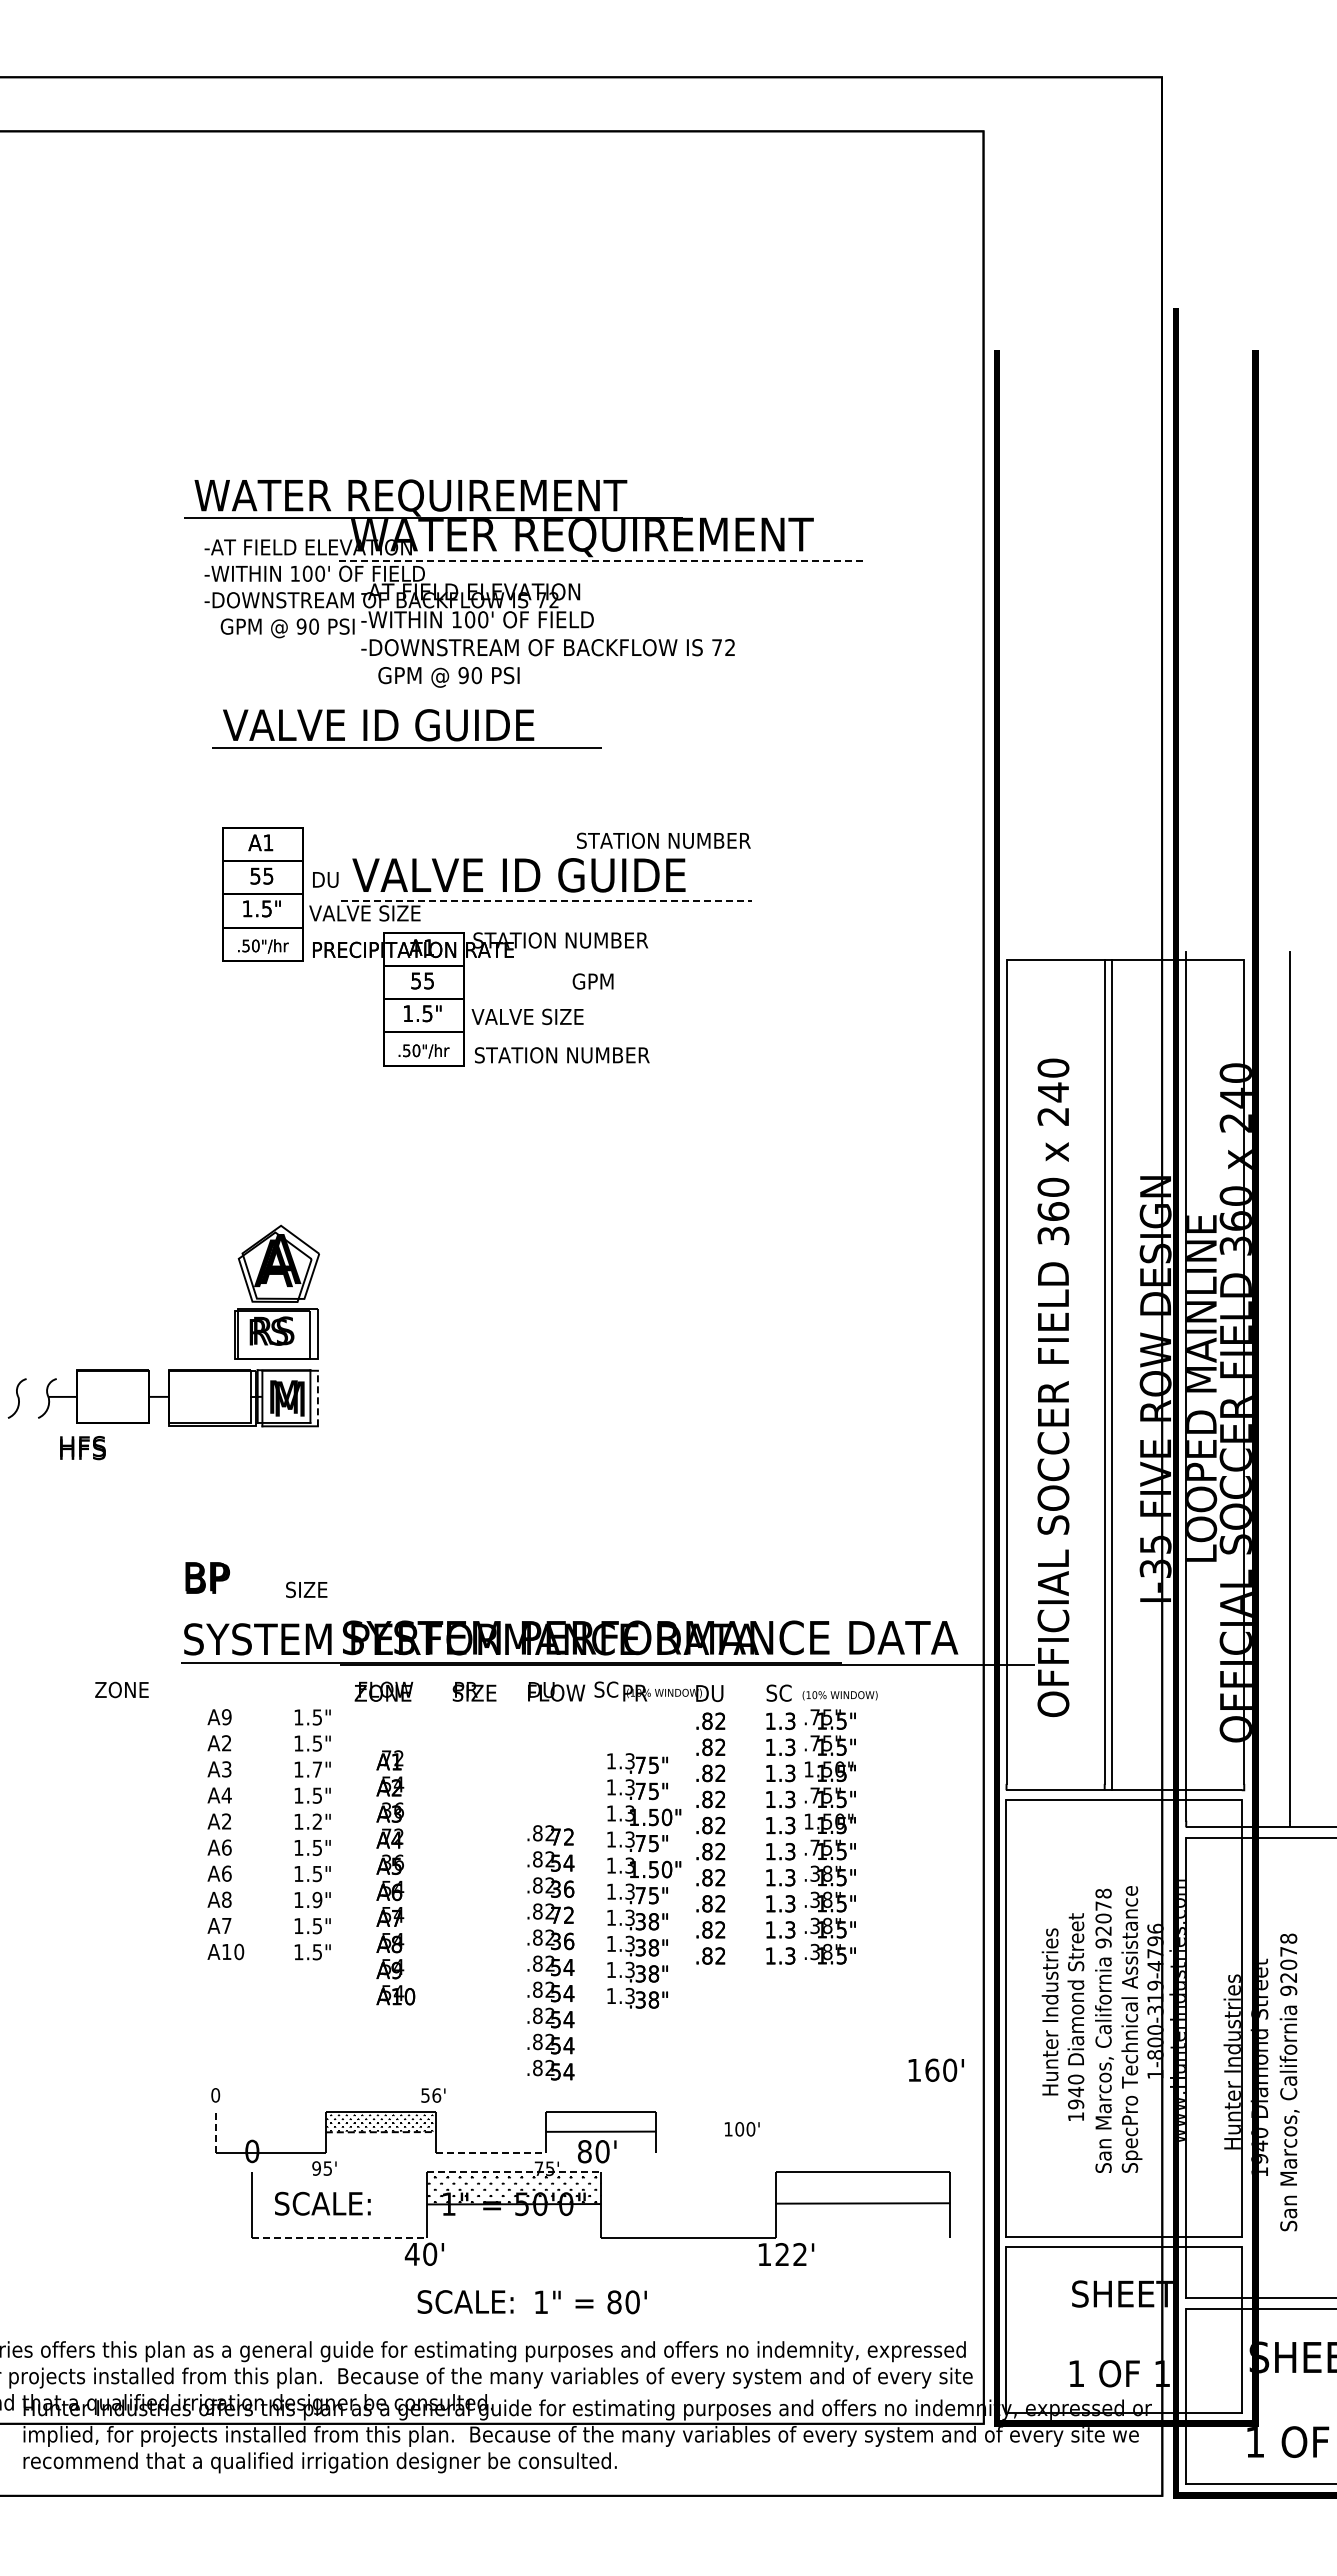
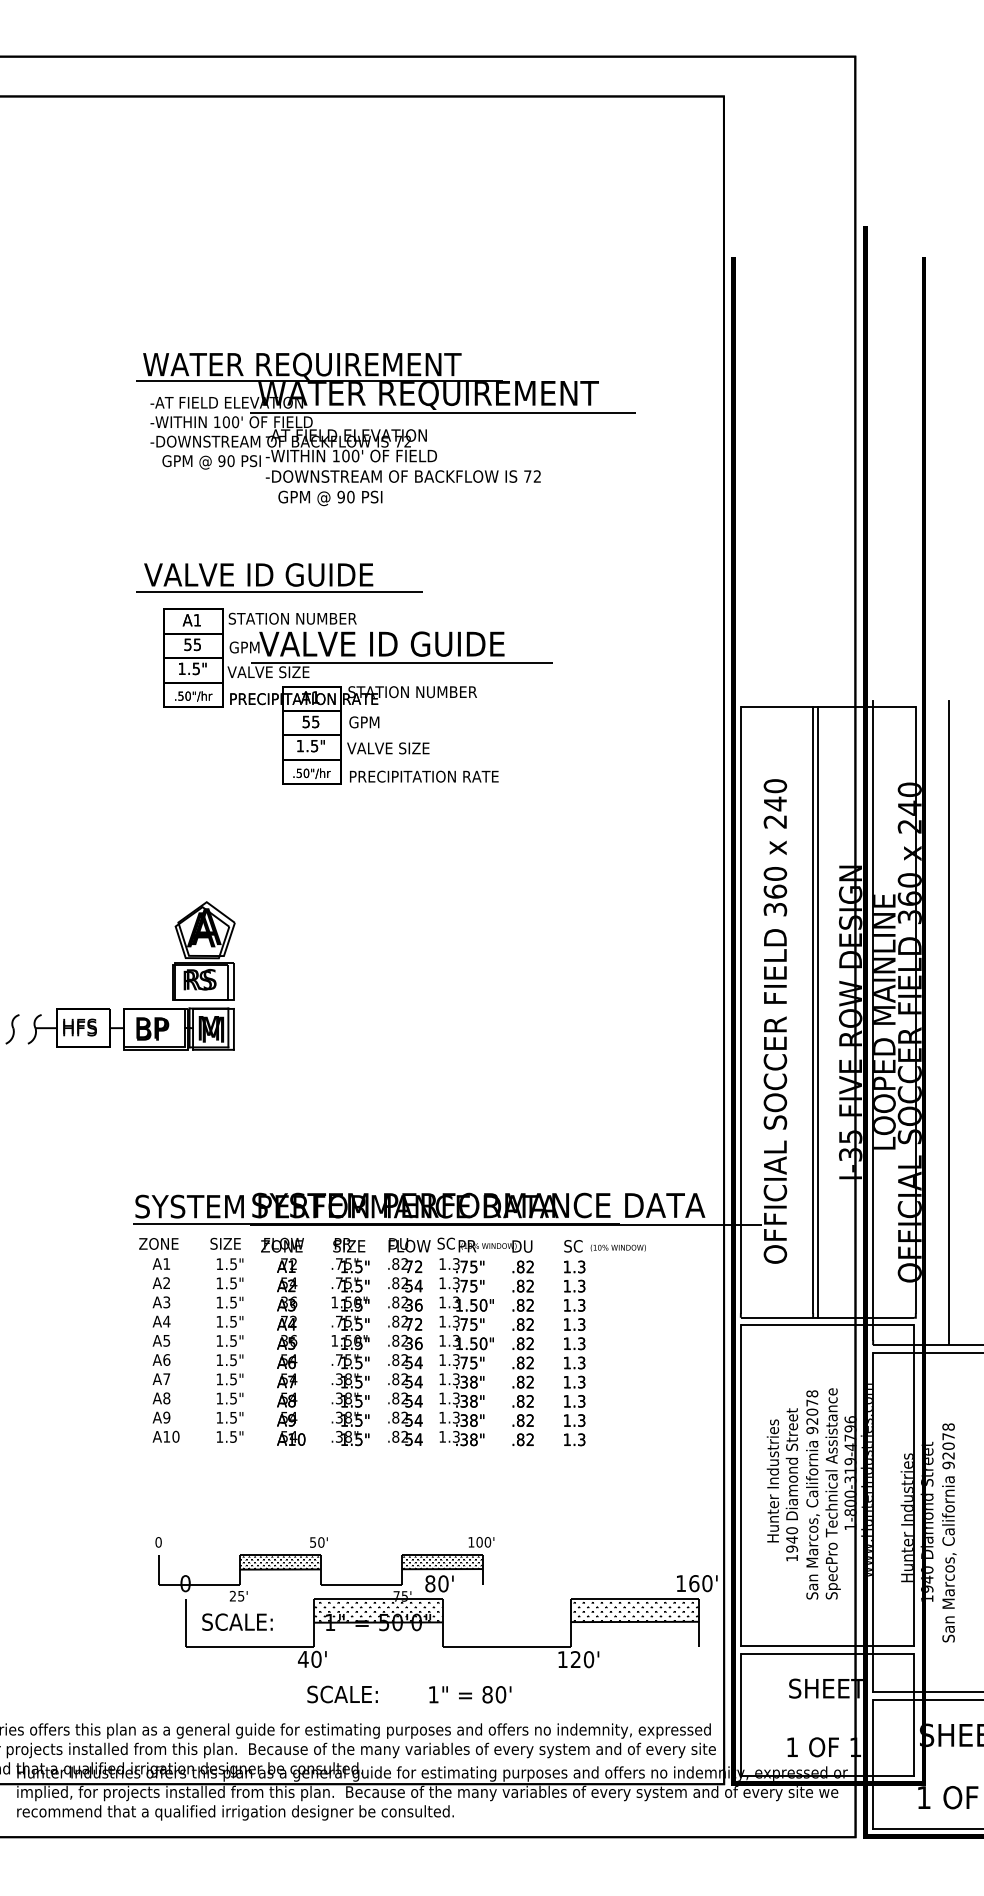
line: (601, 560) -> (442, 412), dashed -> solid
part: (398, 728) -> (273, 577), moved
text: (663, 840) -> (292, 618), moved
text: (332, 879) -> (244, 647), DU -> GPM
line: (546, 901) -> (402, 663), dashed -> solid
text: (592, 981) -> (363, 722), moved
text: (576, 1055) -> (424, 776), STATION NUMBER -> PRECIPITATION RATE
line: (317, 1398) -> (233, 1029), dashed -> solid
text: (82, 1448) -> (79, 1027), moved
text: (207, 1577) -> (152, 1028), moved
text: (306, 1589) -> (225, 1243), moved
text: (121, 1689) -> (158, 1243), moved
text: (226, 1717) -> (166, 1264), A9 -> A1
text: (316, 1769) -> (232, 1302), 1.7" -> 1.5"
text: (226, 1821) -> (166, 1340), A2 -> A5
text: (316, 1821) -> (232, 1340), 1.2" -> 1.5"
text: (829, 1836) -> (349, 1351), moved
text: (226, 1873) -> (166, 1379), A6 -> A7
text: (395, 1877) -> (291, 1351), moved
text: (644, 1880) -> (466, 1351), moved
text: (317, 1899) -> (233, 1398), 1.9" -> 1.5"
text: (226, 1925) -> (166, 1417), A7 -> A9
text: (550, 1952) -> (405, 1351), moved
text: (935, 2069) -> (696, 1582), moved
text: (436, 2095) -> (321, 1542), 56' -> 50'
hatch: (599, 2122) -> (441, 1562), added
text: (741, 2129) -> (480, 1542), moved
line: (215, 2132) -> (158, 1569), dashed -> solid
line: (381, 2132) -> (280, 1569), dashed -> solid
line: (491, 2153) -> (361, 1585), dashed -> solid
text: (316, 2168) -> (232, 1596), 95' -> 25'
line: (514, 2172) -> (378, 1599), dashed -> solid
hatch: (861, 2189) -> (634, 1611), added
line: (340, 2237) -> (250, 1647), dashed -> solid
text: (800, 2254) -> (589, 1659), 122' -> 120'
text: (590, 2302) -> (469, 1694), moved

